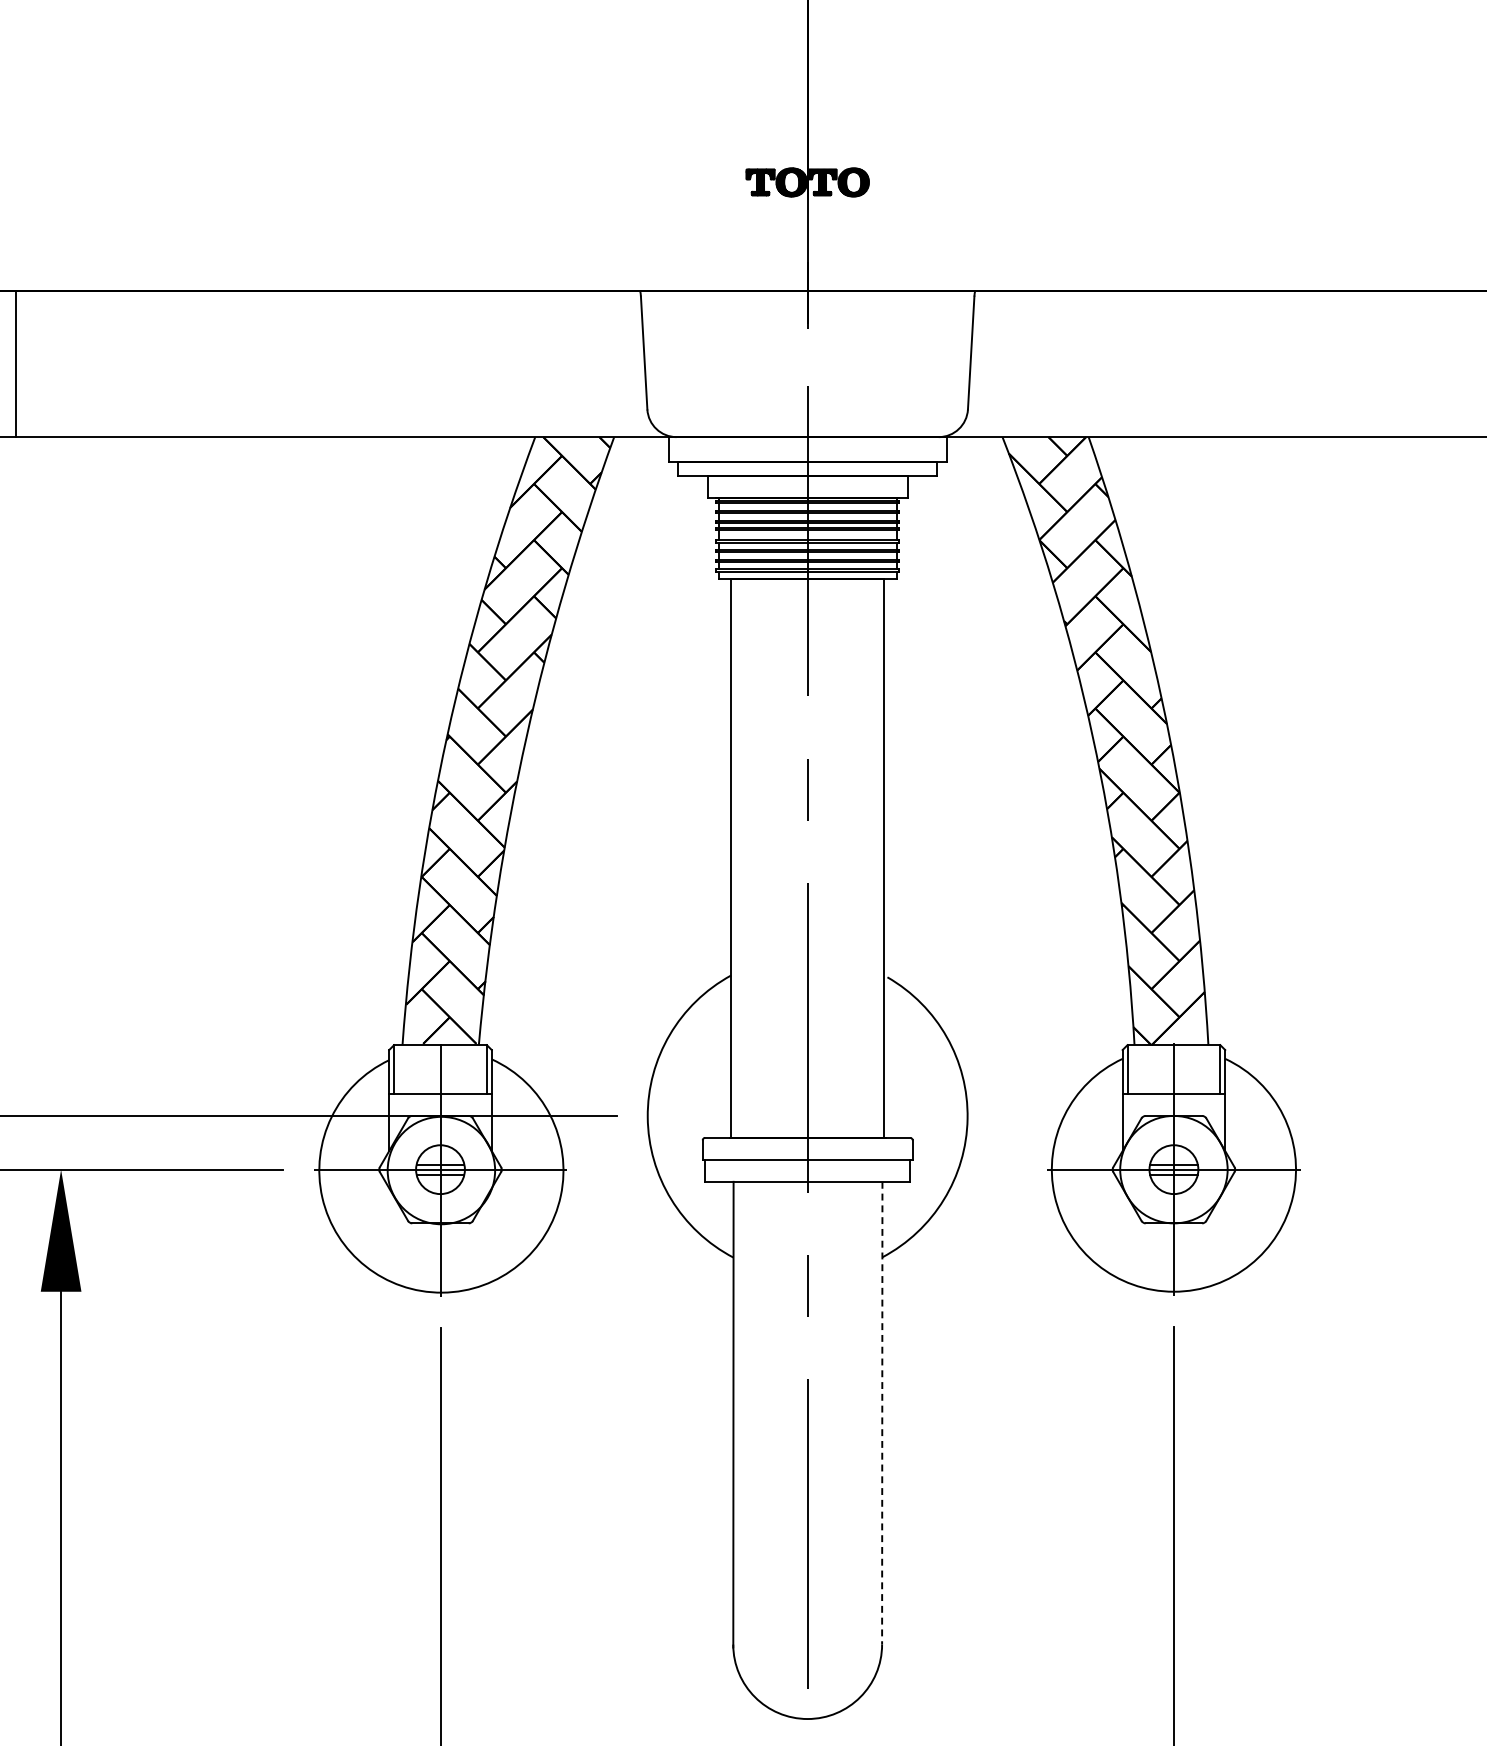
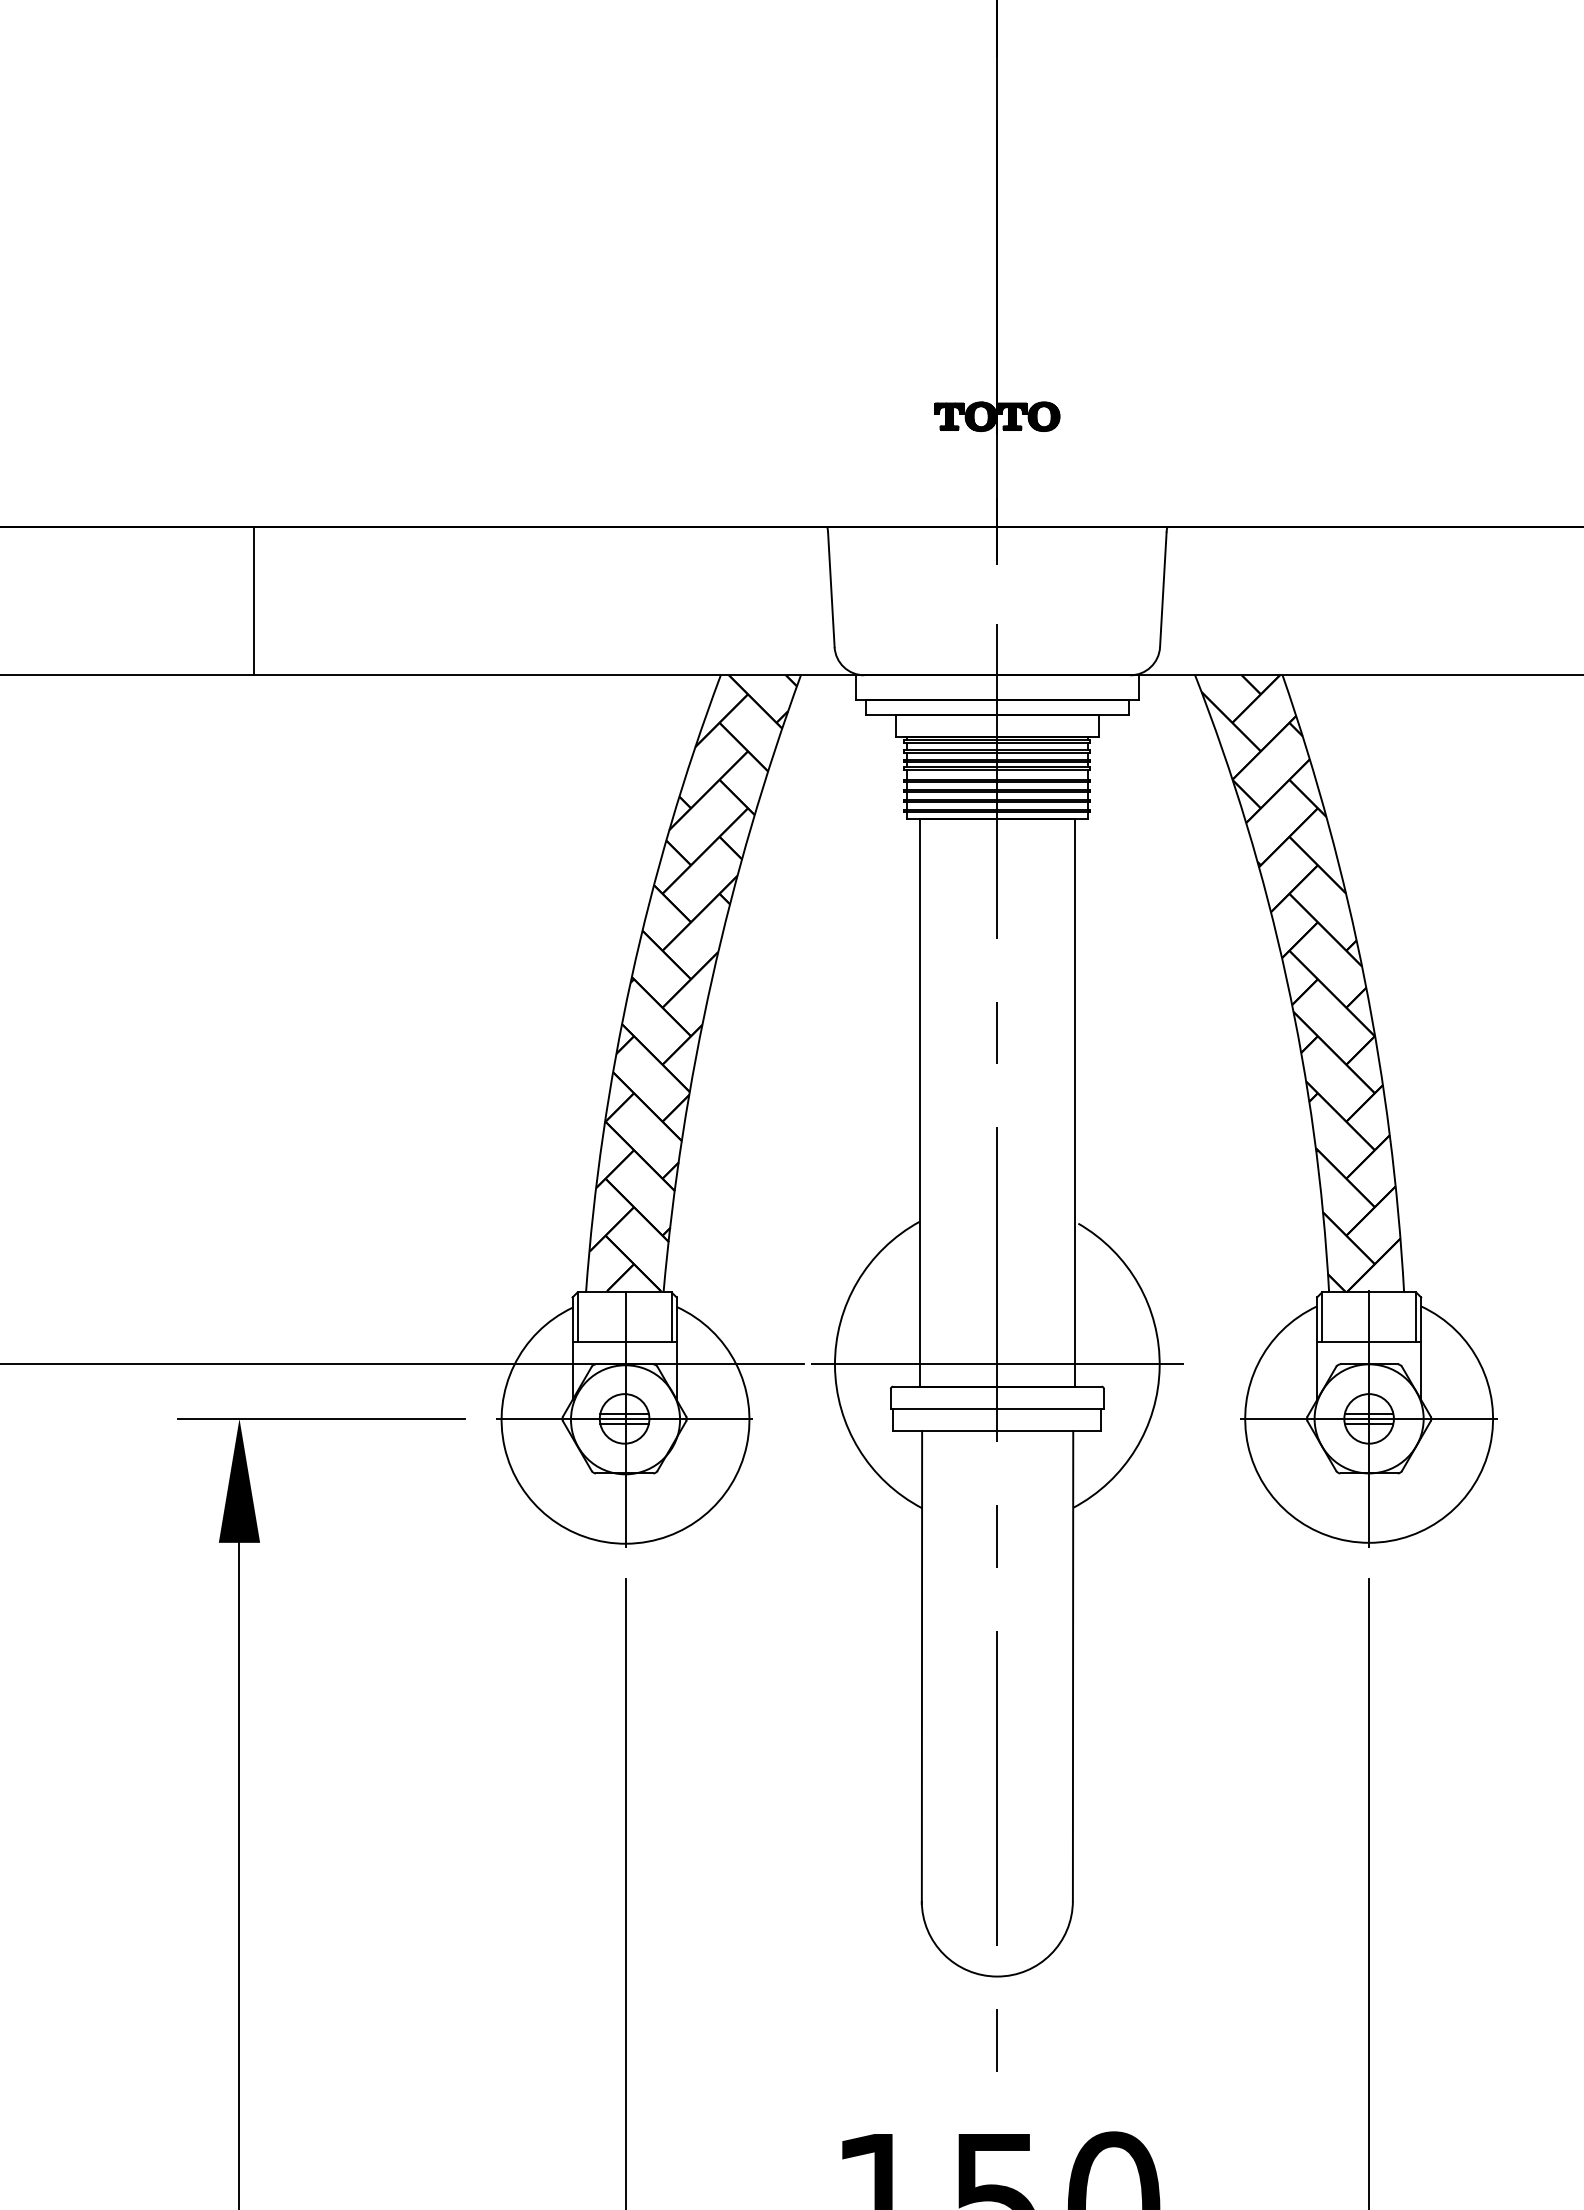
line: (15, 363) -> (253, 600), moved
line: (806, 1116) -> (996, 1364), added
line: (882, 1413) -> (1073, 1666), dashed -> solid

